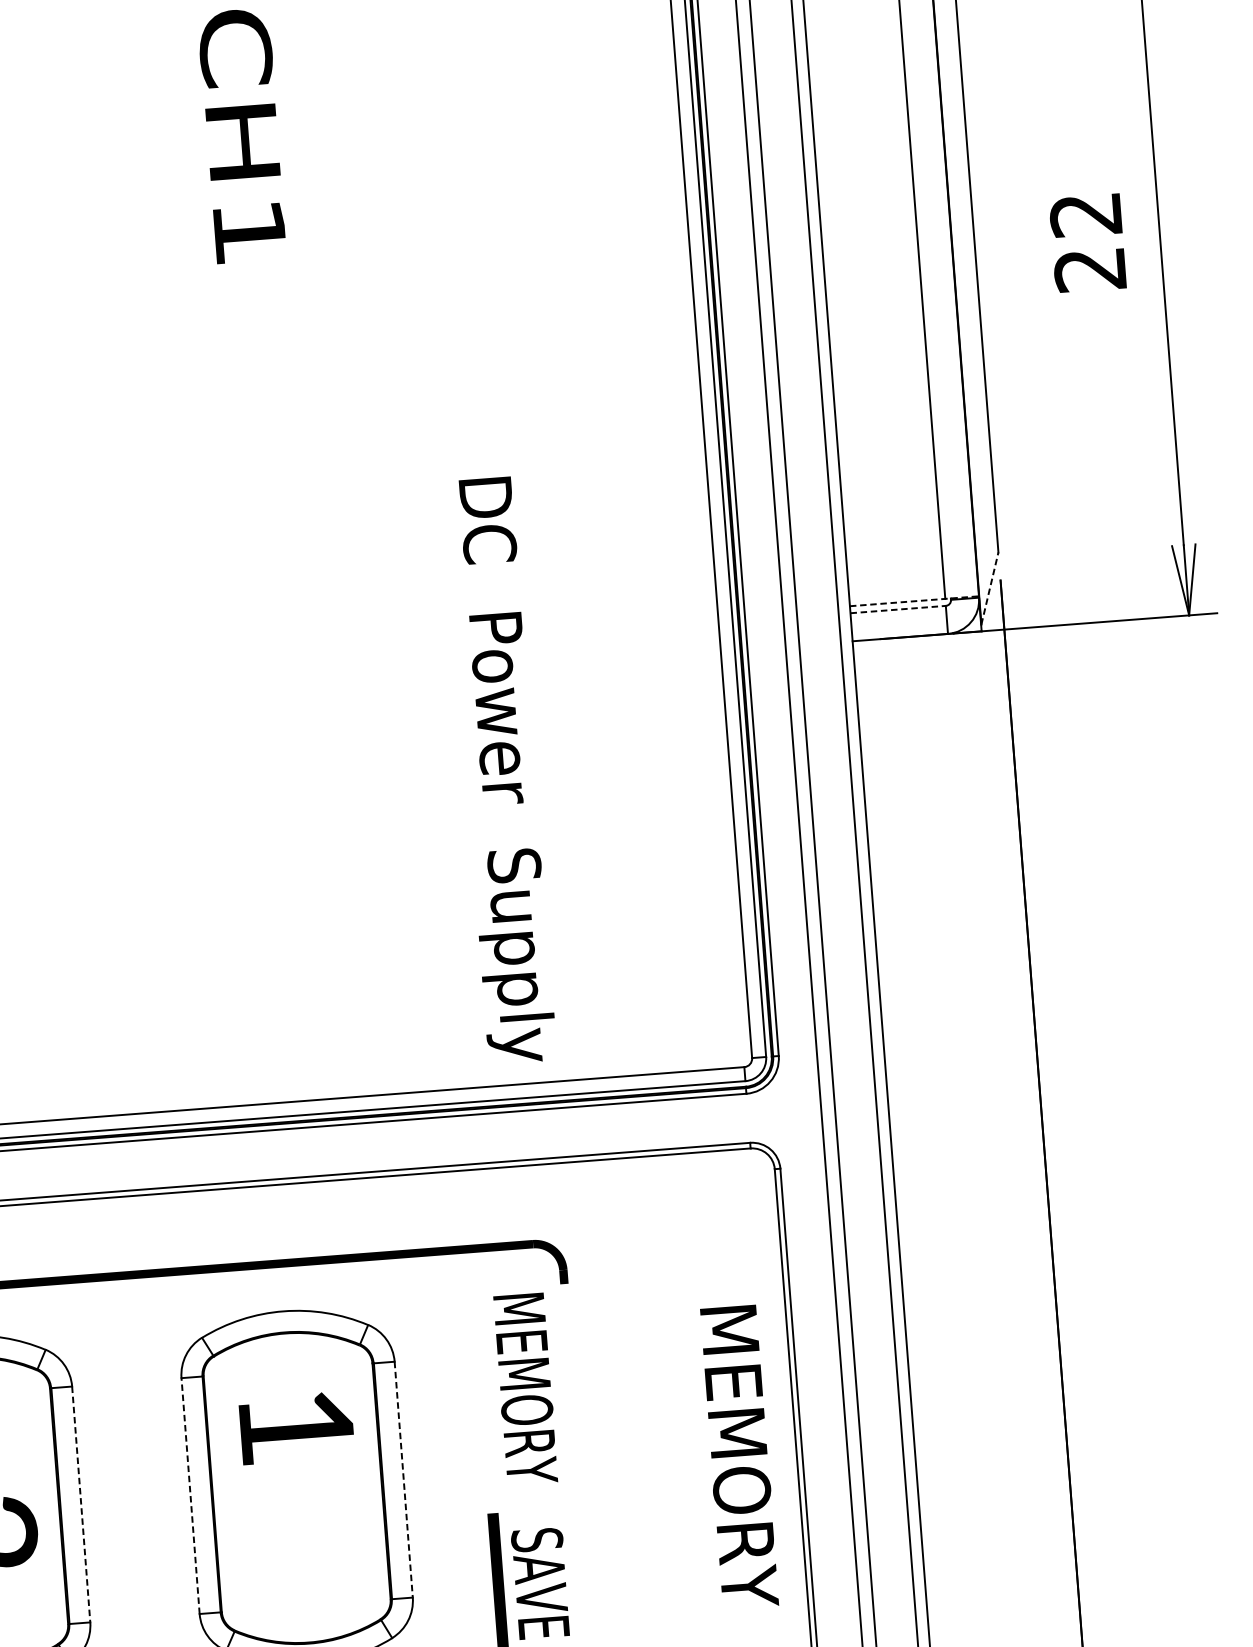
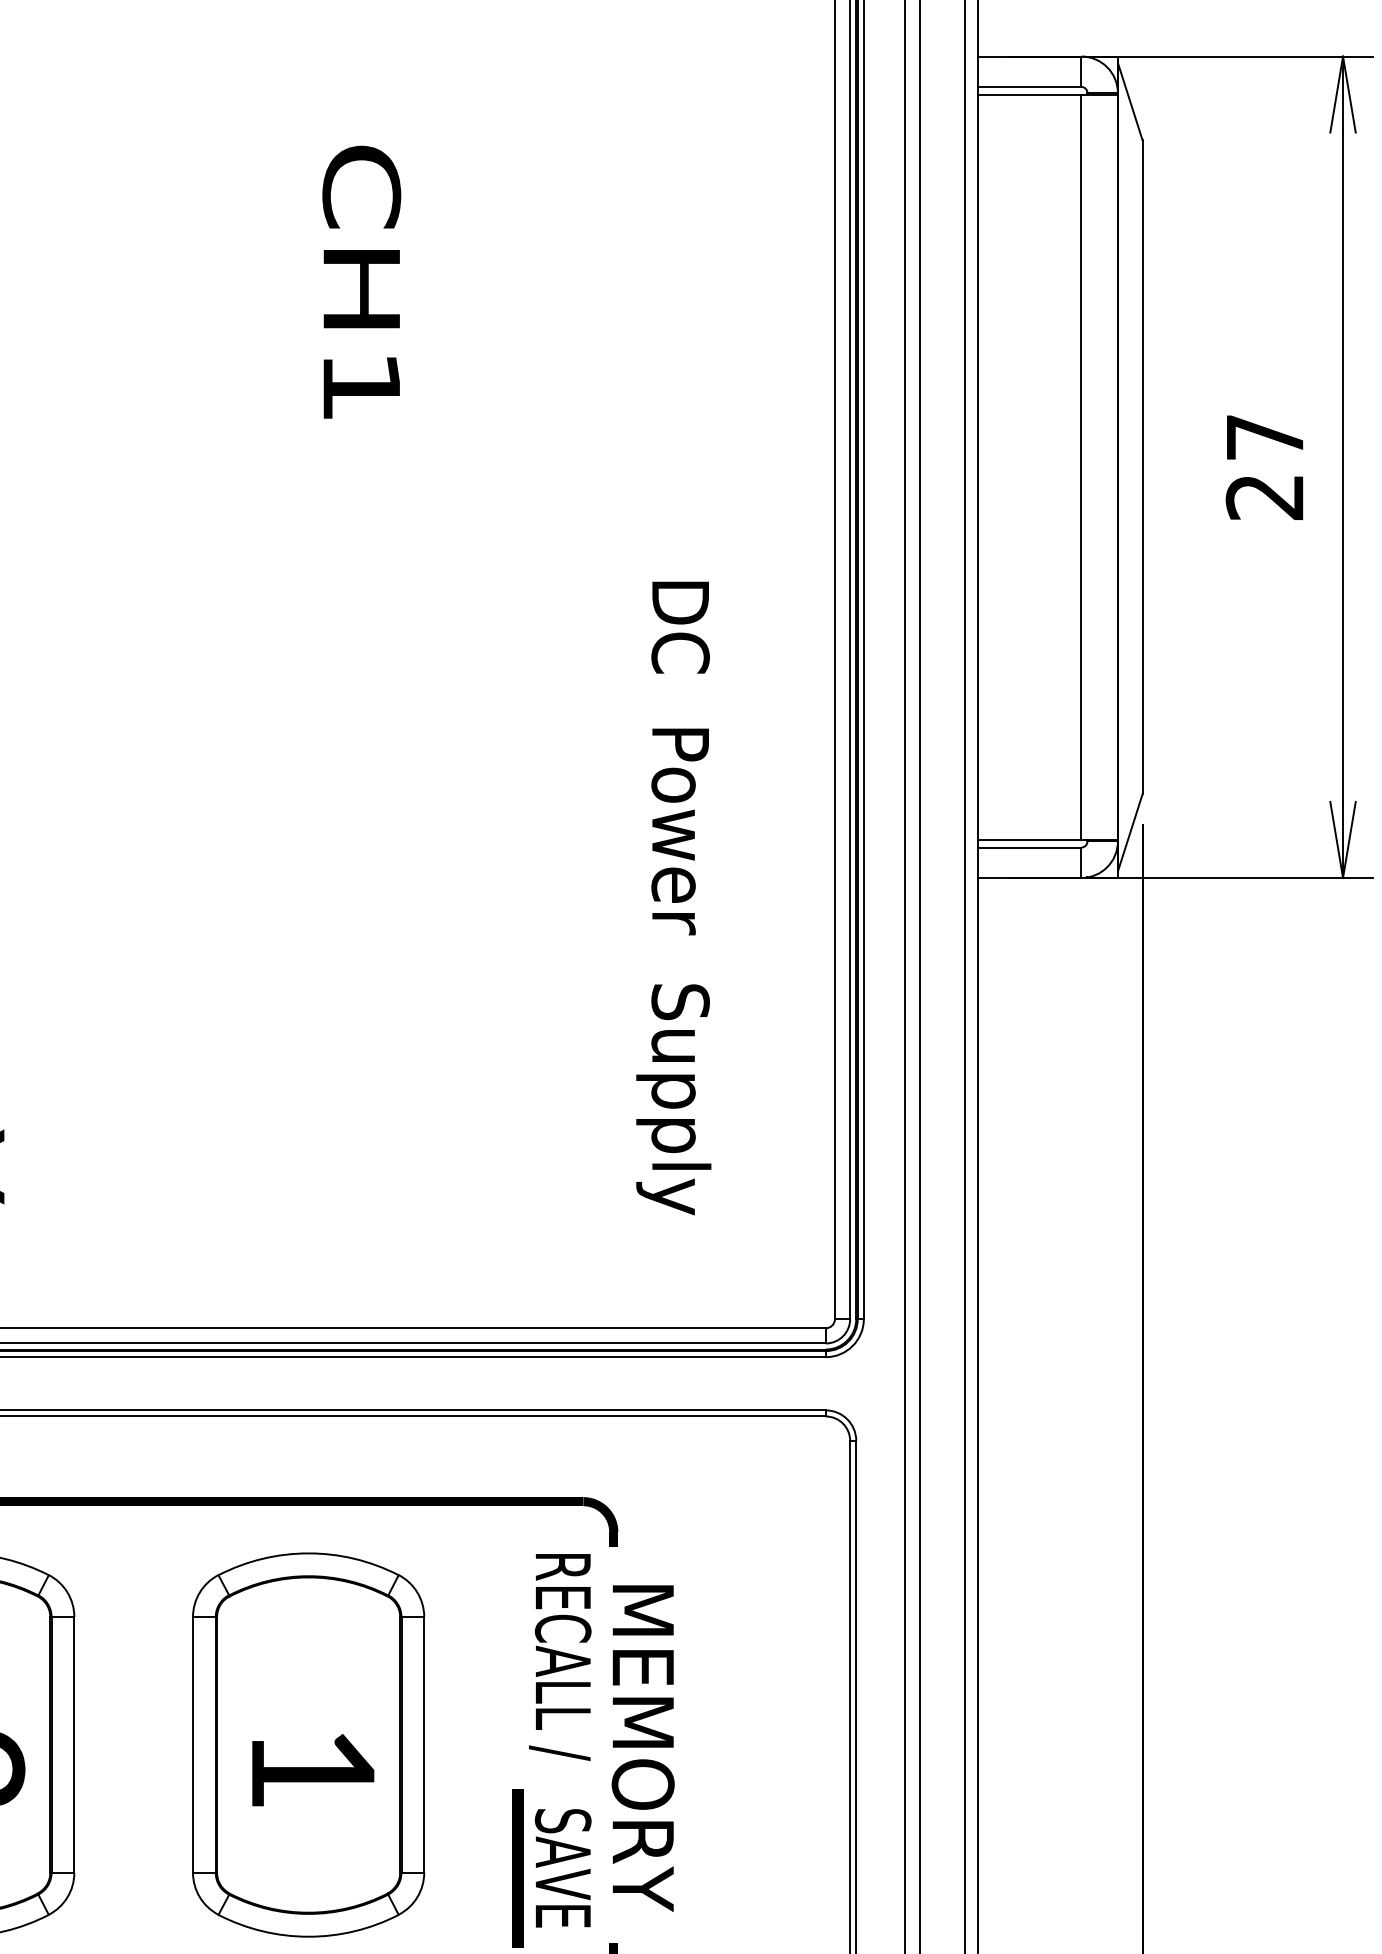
text: (1085, 214) -> (1264, 437), 22 -> 27
line: (990, 588) -> (1130, 832), dashed -> solid
line: (914, 600) -> (1047, 839), dashed -> solid
line: (898, 609) -> (1029, 847), dashed -> solid
text: (500, 770) -> (673, 898), moved
text: (523, 1389) -> (560, 1657), MEMORY -> RECALL /
text: (297, 1428) -> (313, 1770), moved
text: (738, 1457) -> (642, 1748), moved
line: (403, 1479) -> (424, 1744), dashed -> solid
line: (191, 1495) -> (193, 1744), dashed -> solid
line: (81, 1504) -> (74, 1744), dashed -> solid

